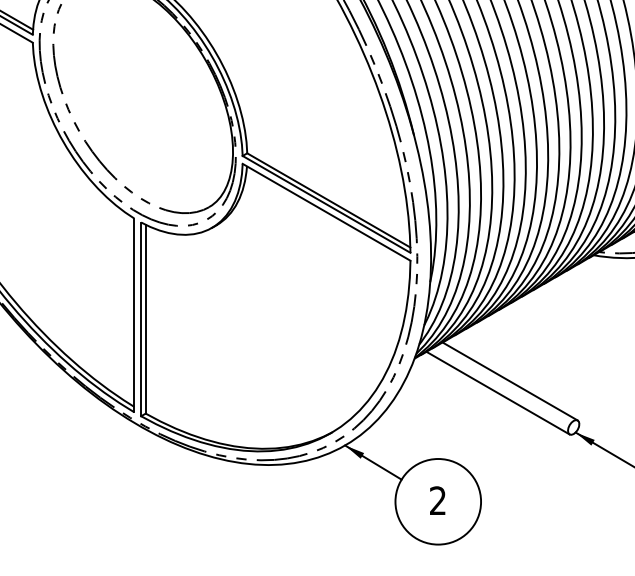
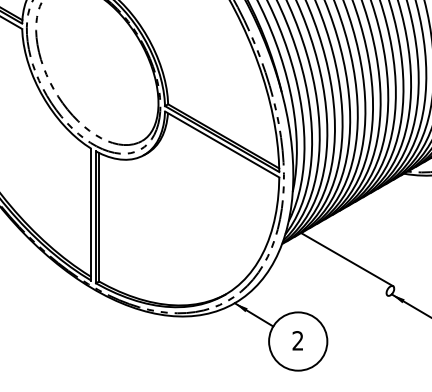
line: (497, 393) -> (338, 267), removed

